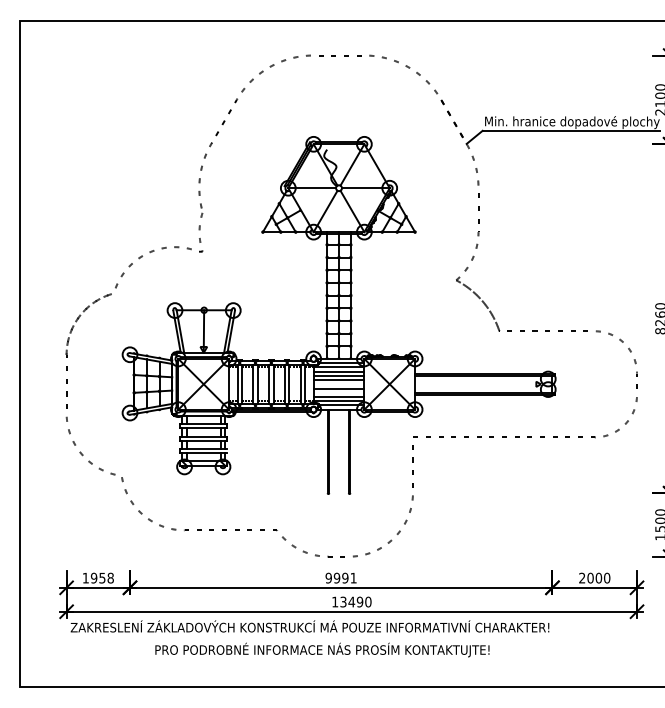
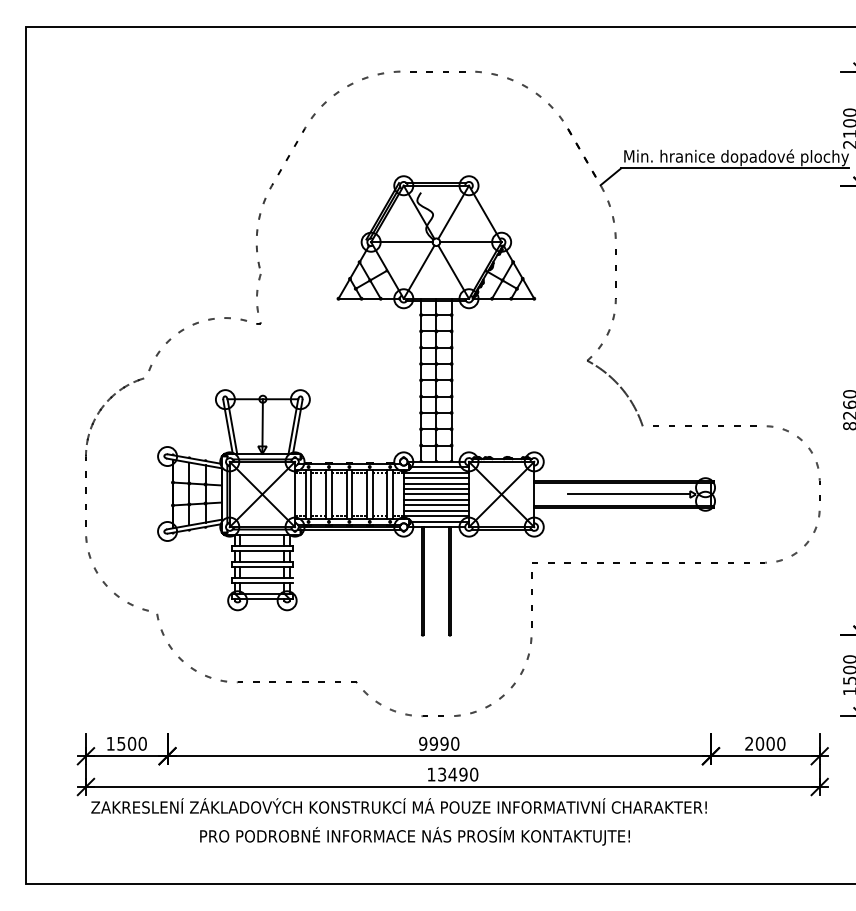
line: (339, 384) -> (436, 494), added
line: (488, 384) -> (628, 494), added
line: (339, 392) -> (436, 505), added
text: (102, 577) -> (131, 743), 1958 -> 1500
text: (353, 577) -> (455, 743), 9991 -> 9990

